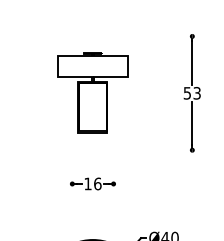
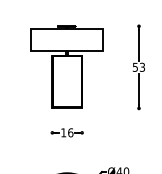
part: (91, 92) -> (66, 66), size x1.43

